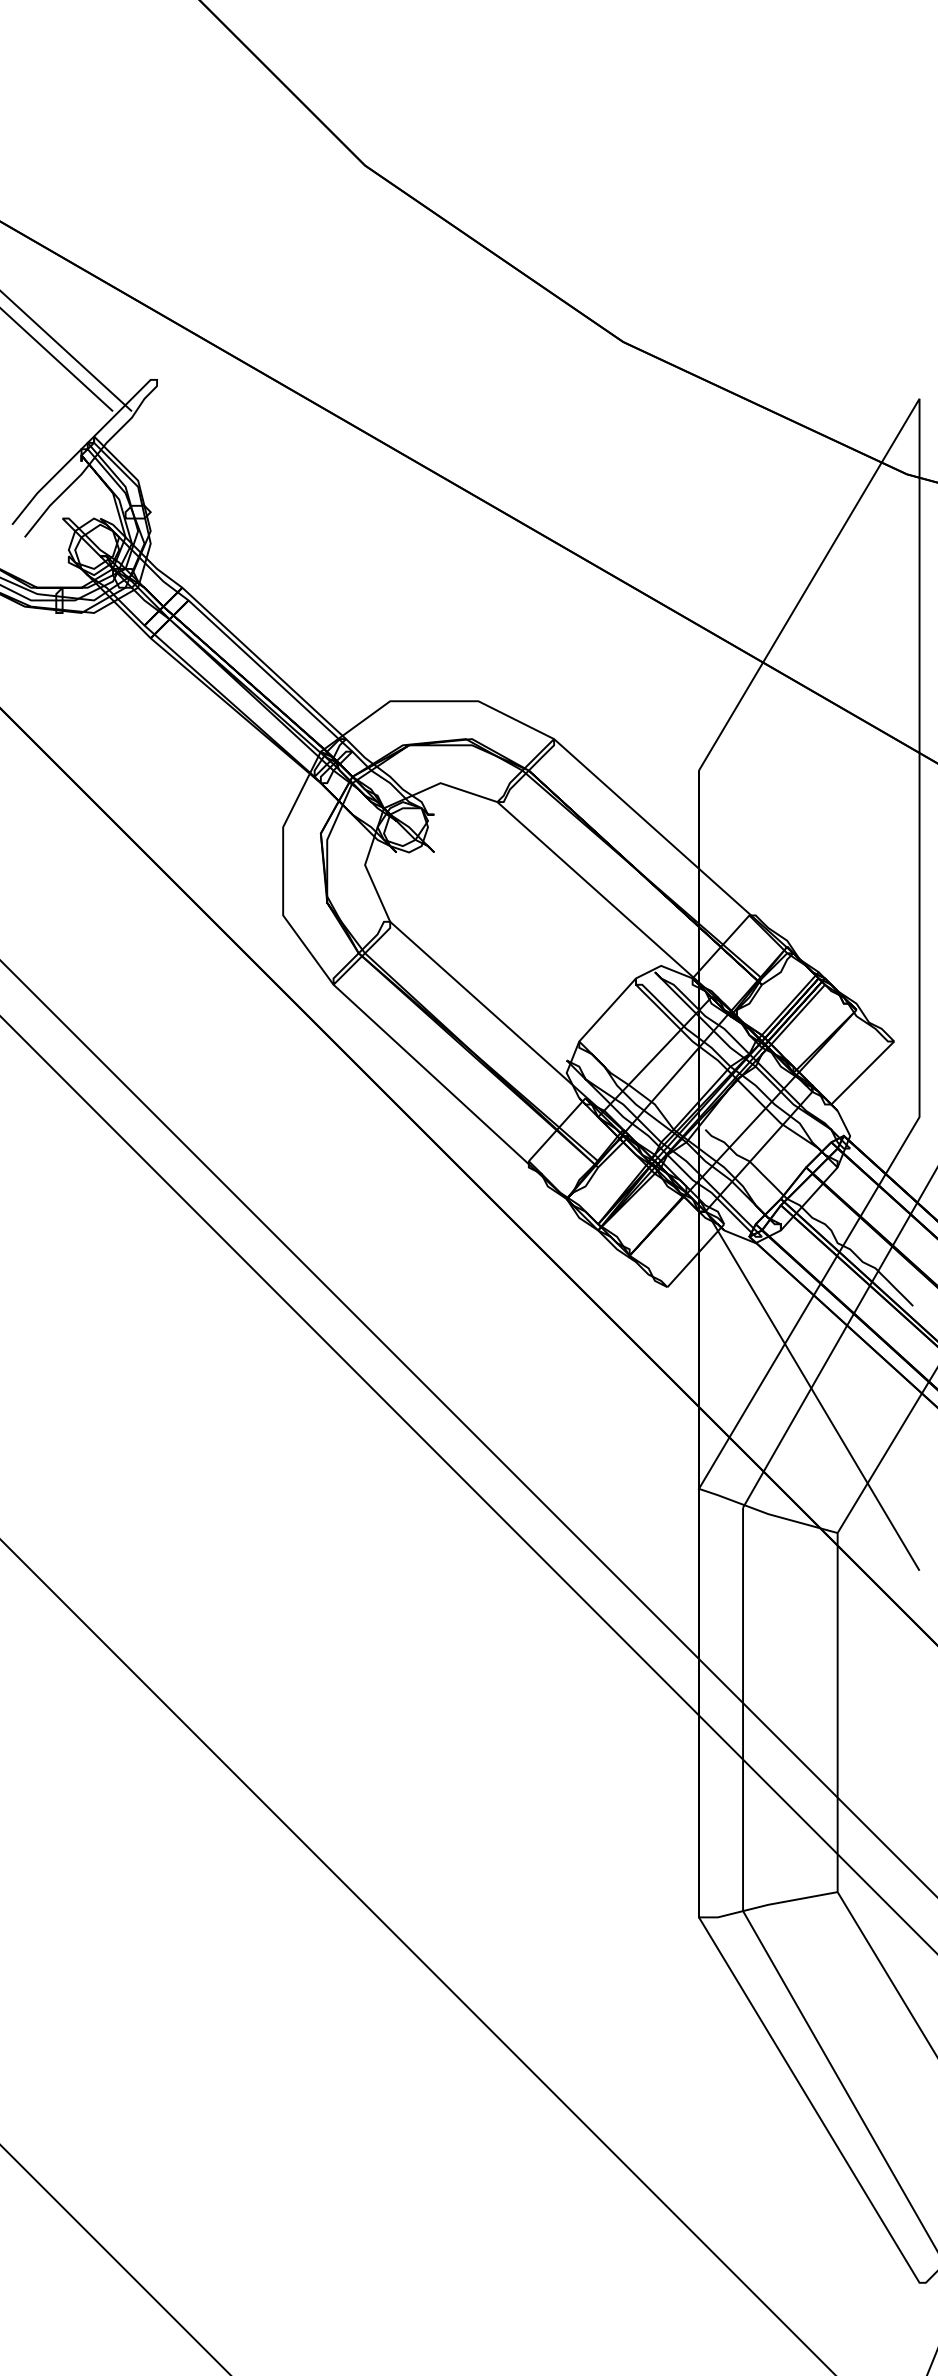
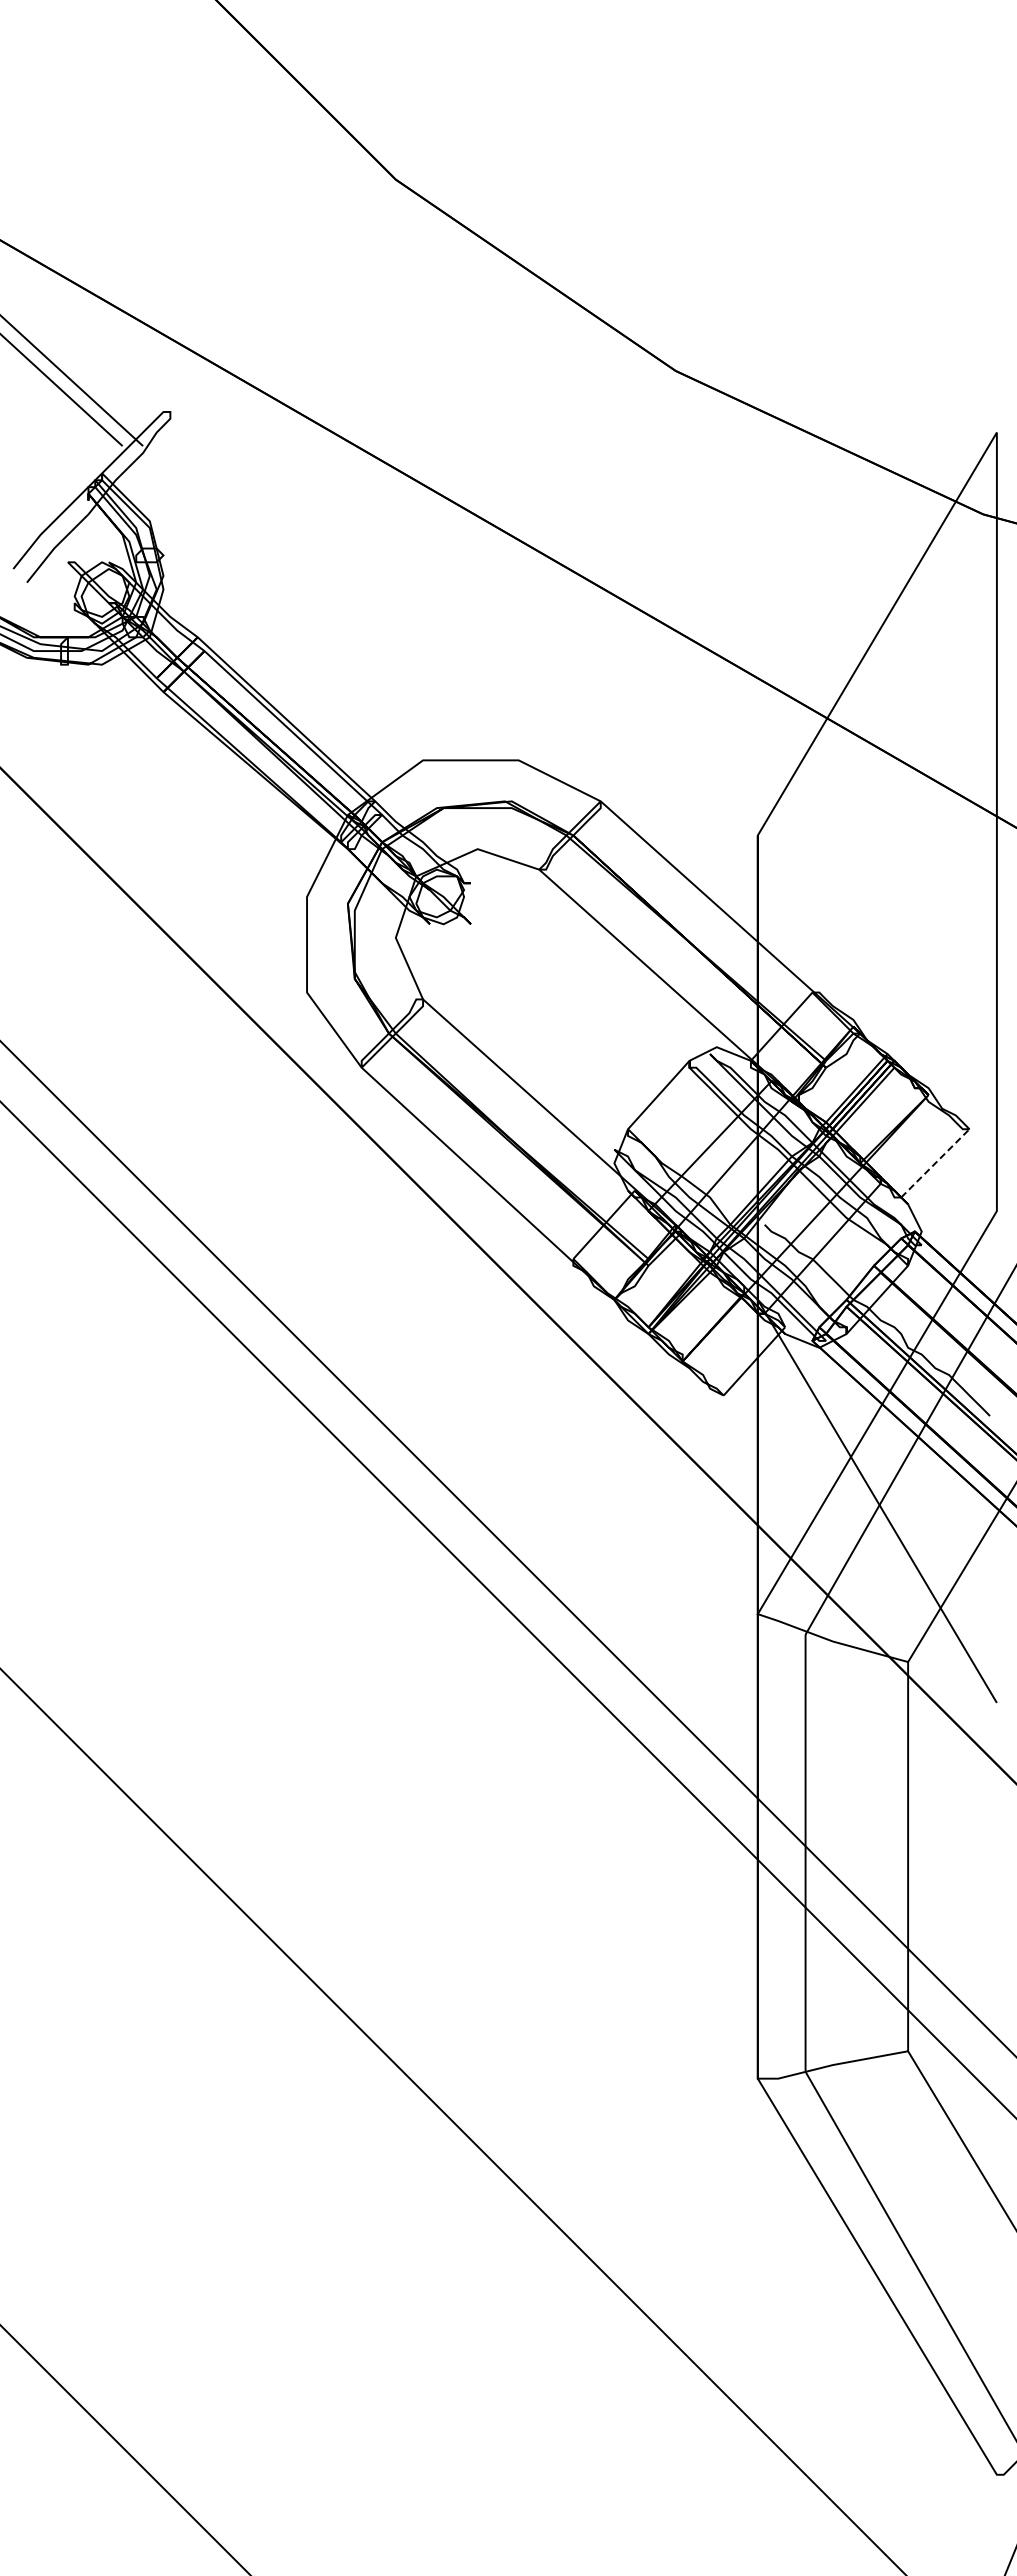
line: (862, 1073) -> (935, 1163), solid -> dashed

